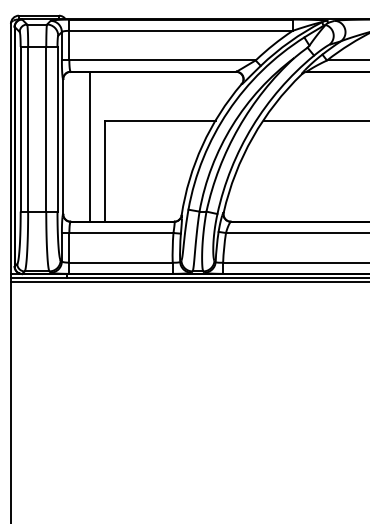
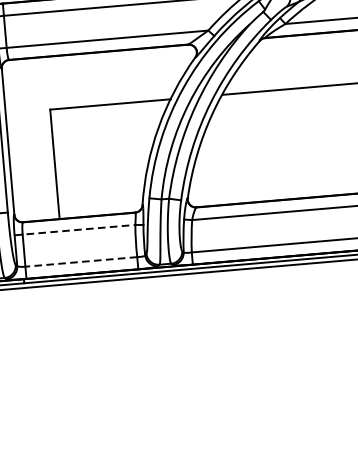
line: (89, 146) -> (36, 139), removed
line: (117, 233) -> (74, 230), solid -> dashed
line: (121, 262) -> (81, 261), solid -> dashed

